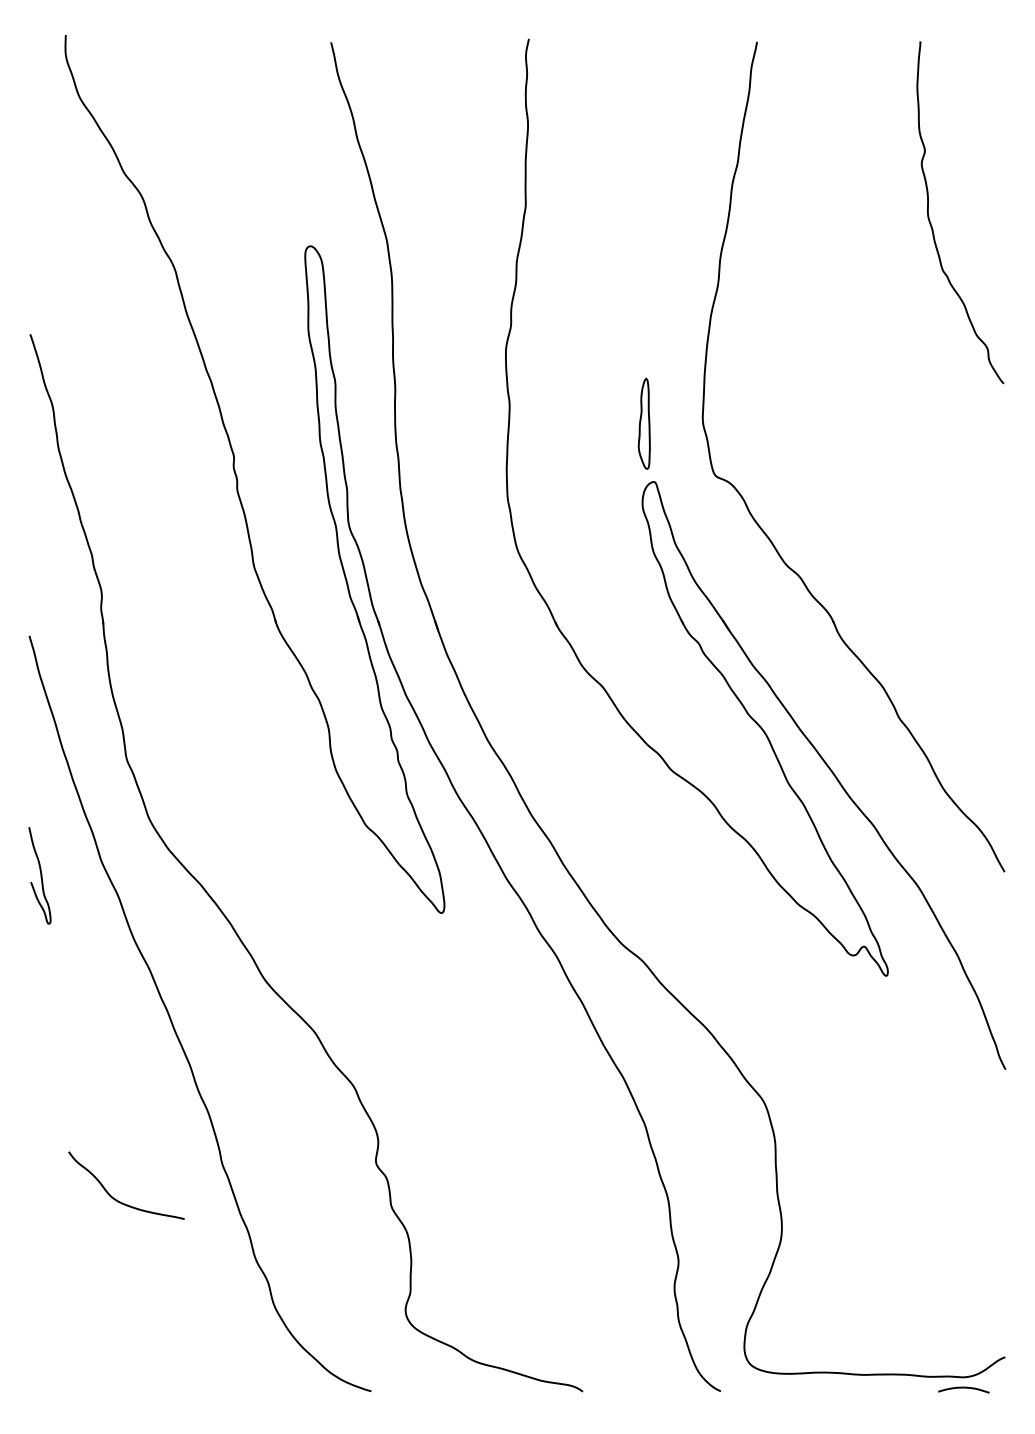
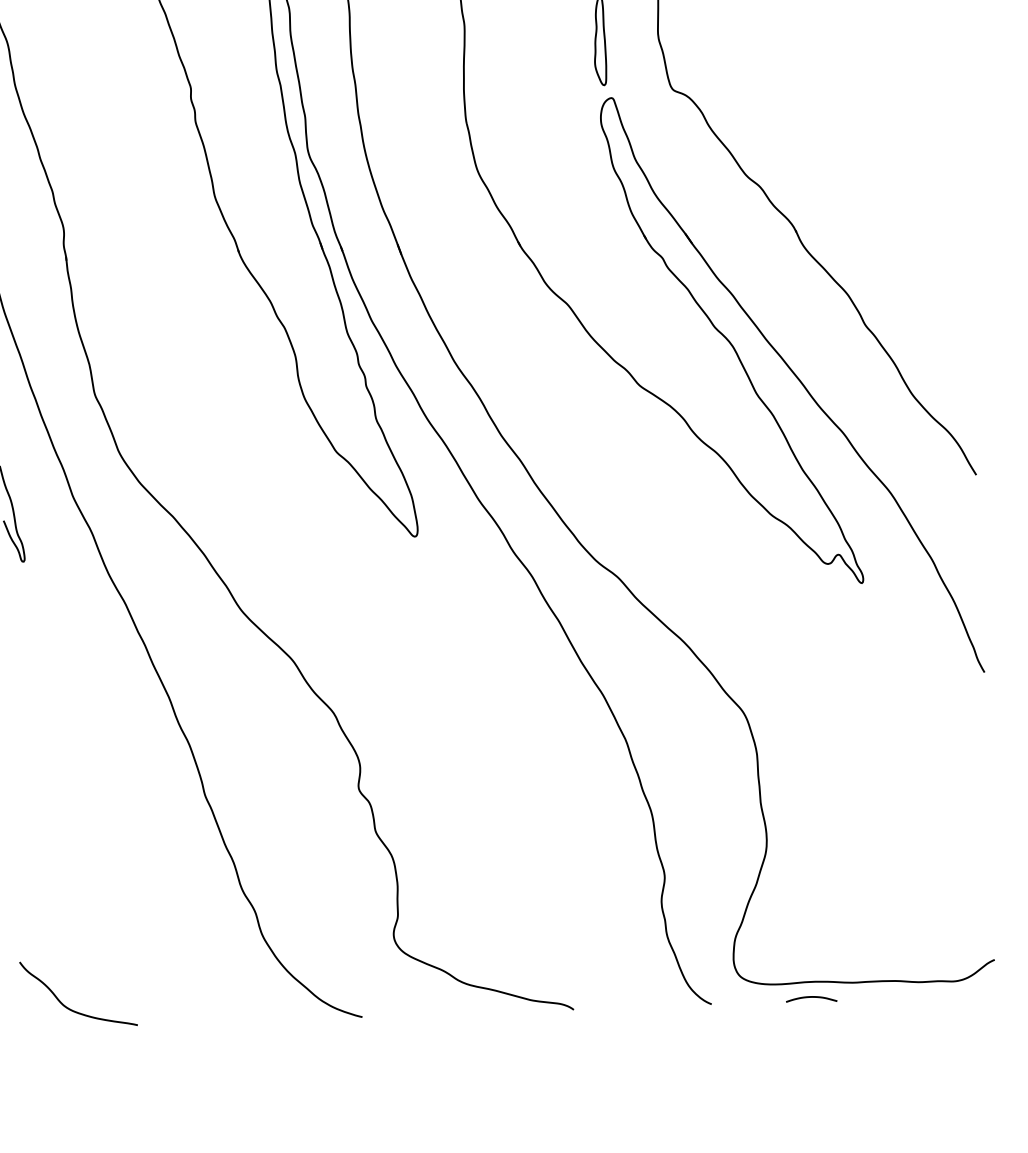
curve: (118, 1200) -> (71, 1008), moved
curve: (963, 1388) -> (811, 997), moved

